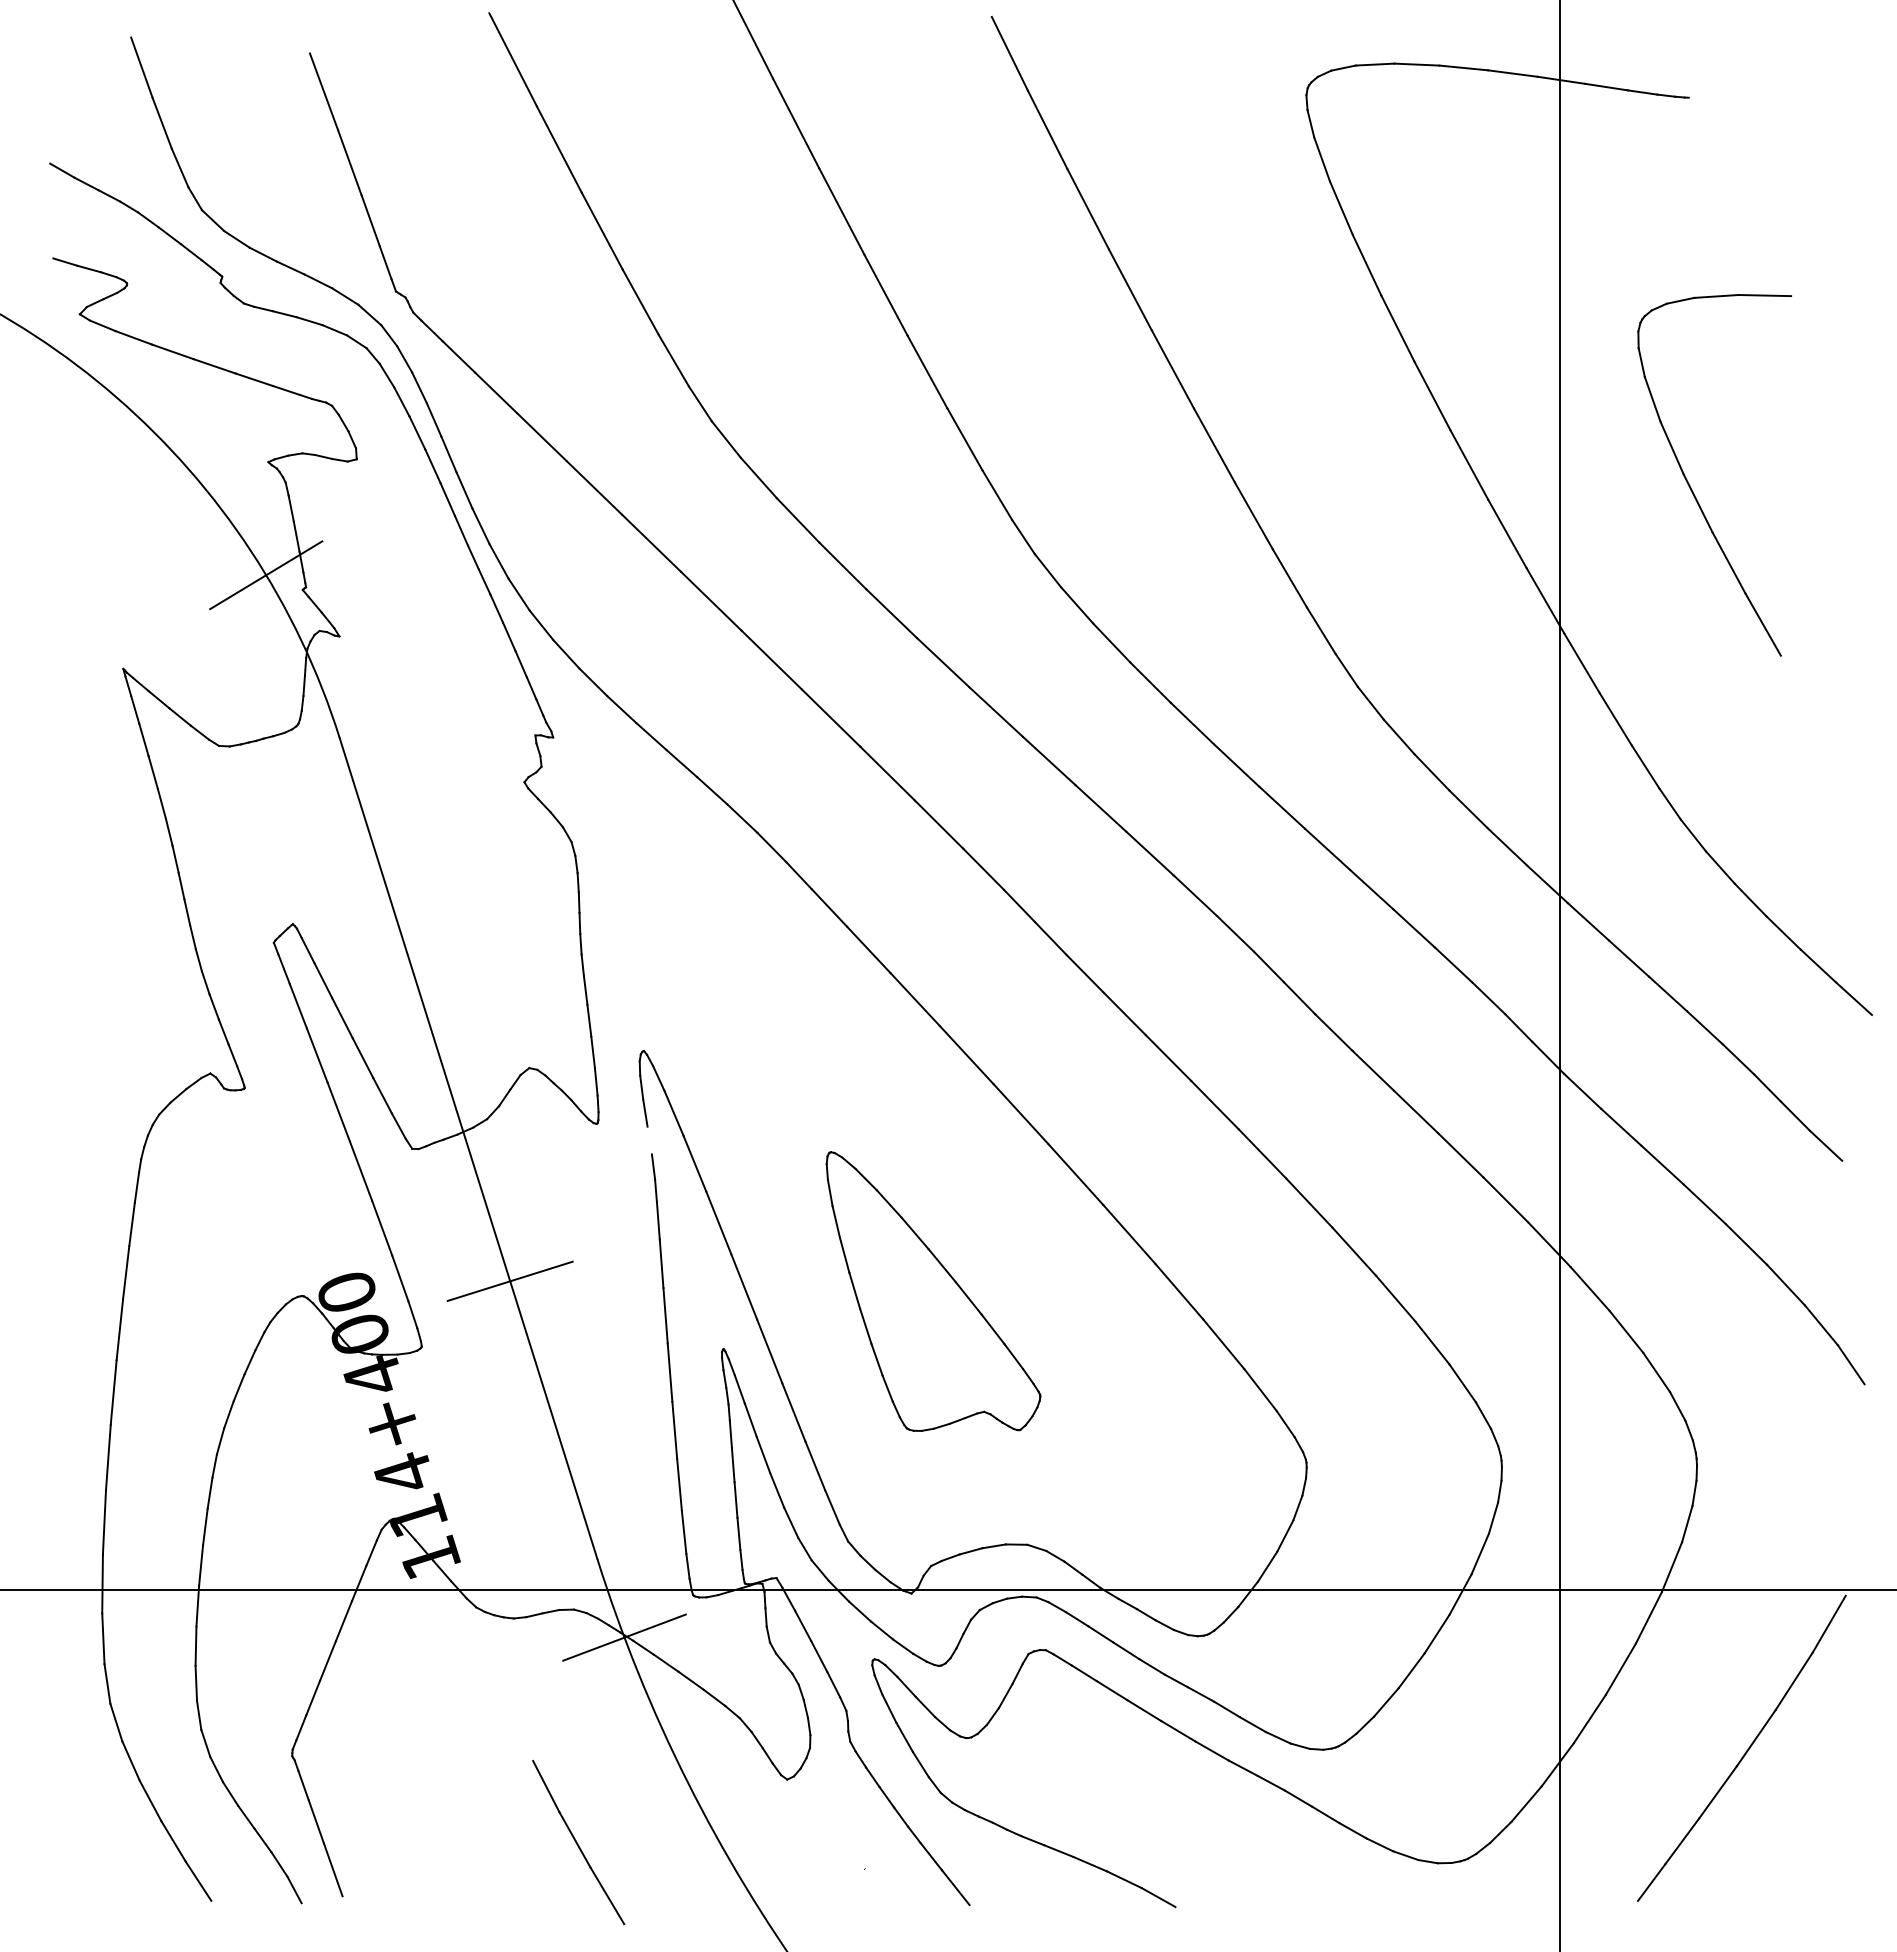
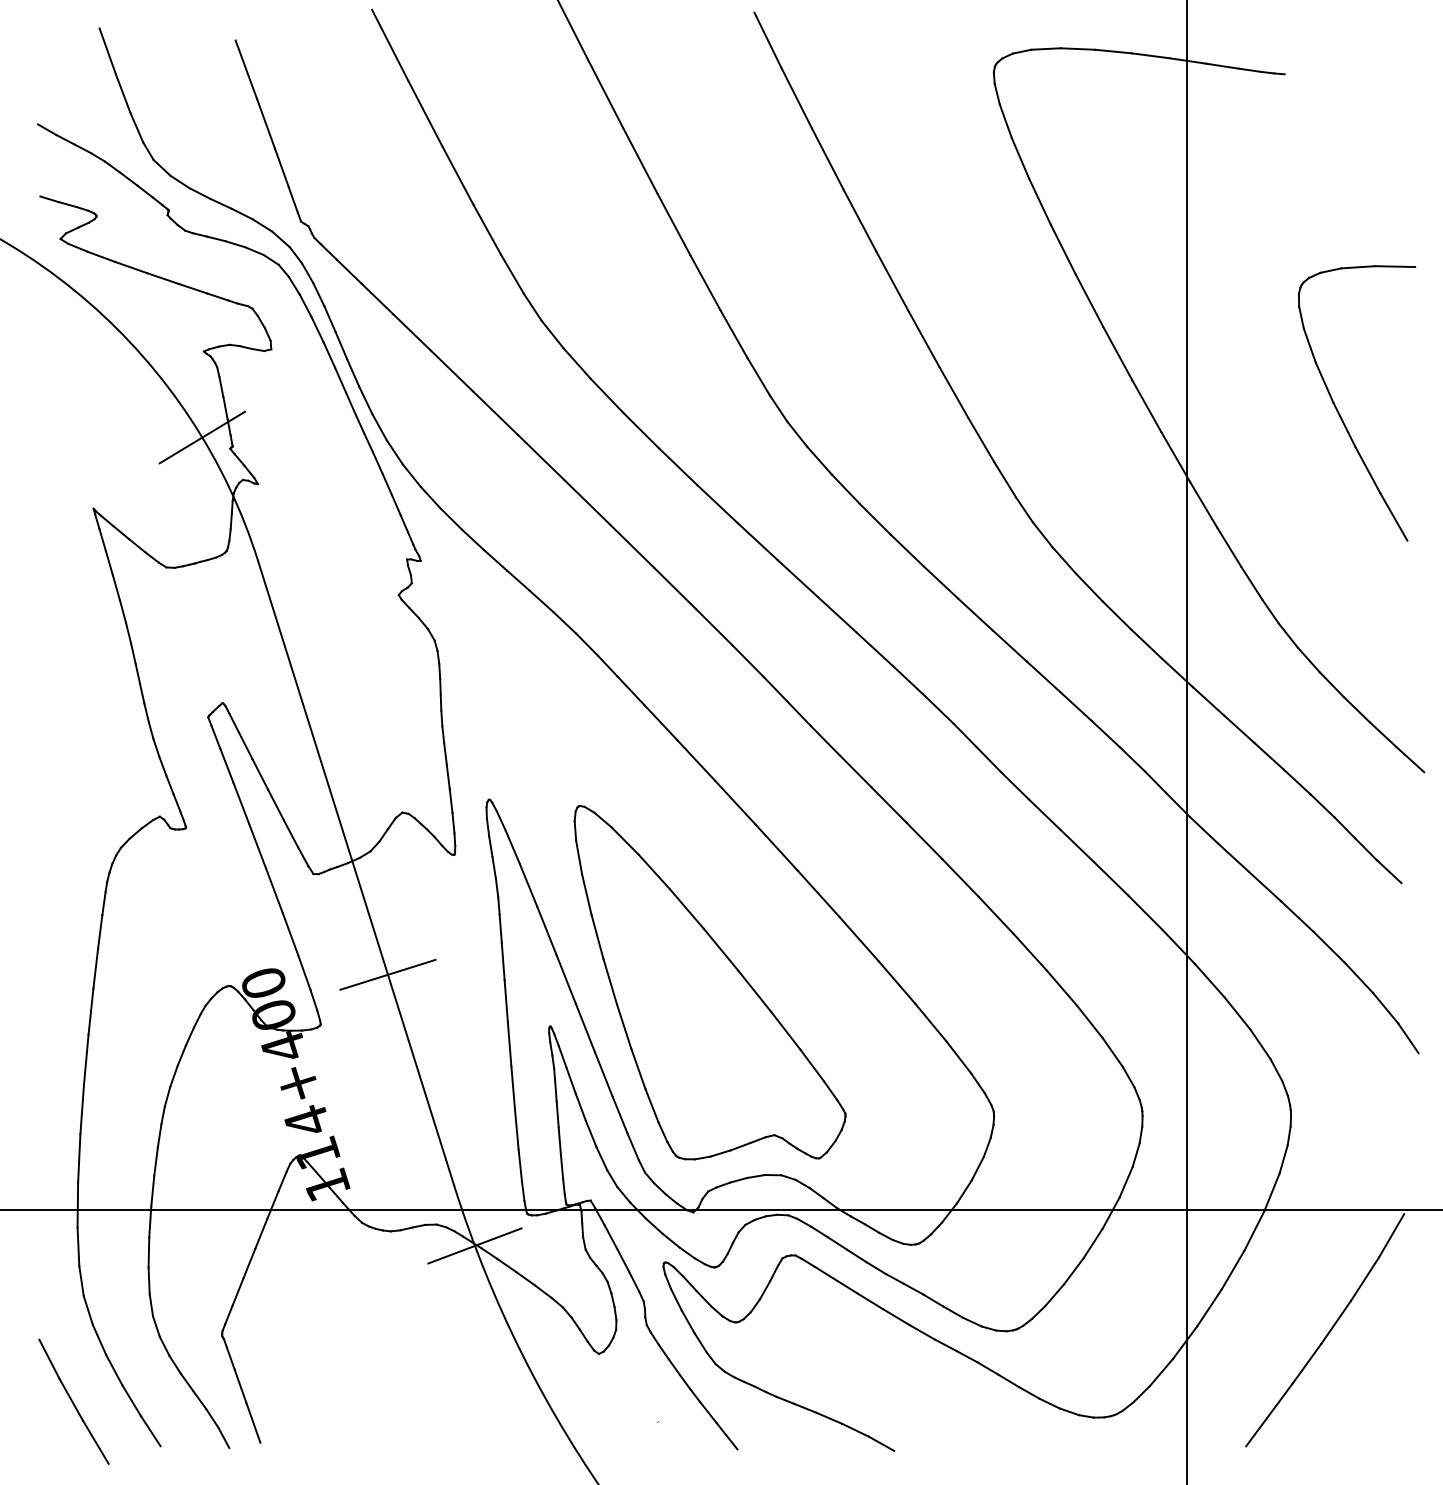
part: (1691, 487) -> (1339, 412), moved
line: (649, 1140) -> (493, 867), added
part: (933, 1291) -> (710, 982), size x1.67
part: (578, 1842) -> (73, 1401), moved

